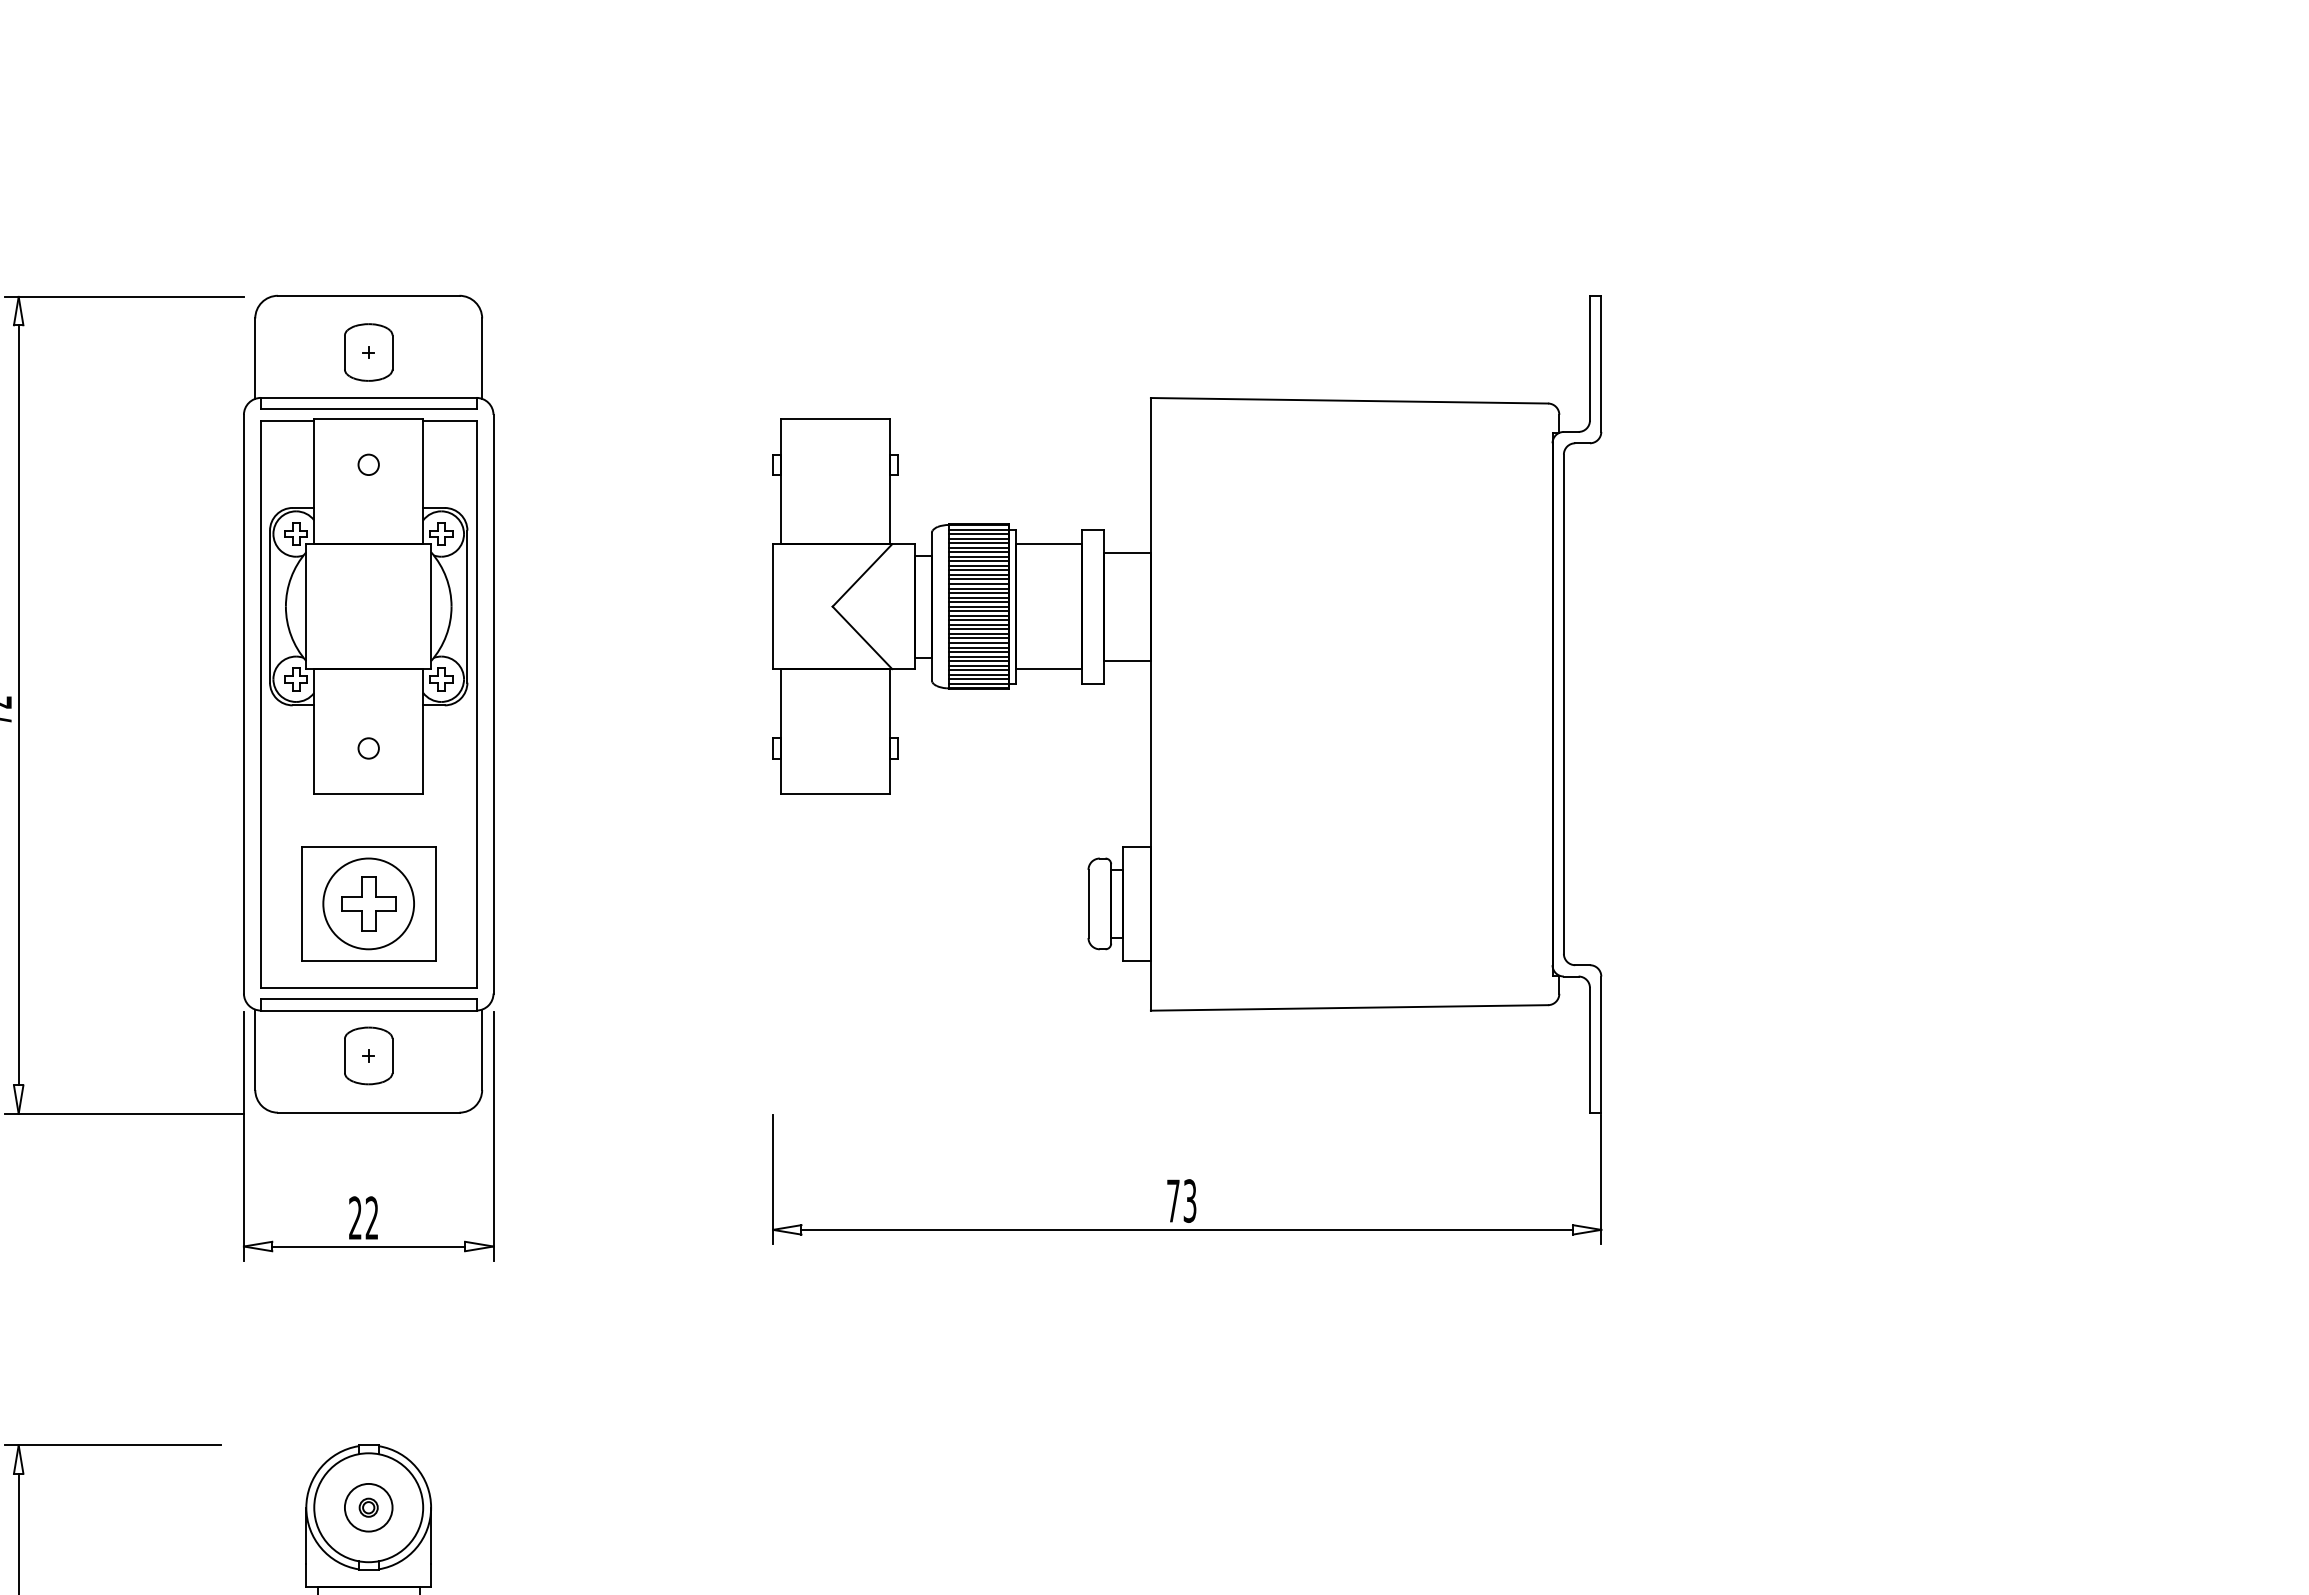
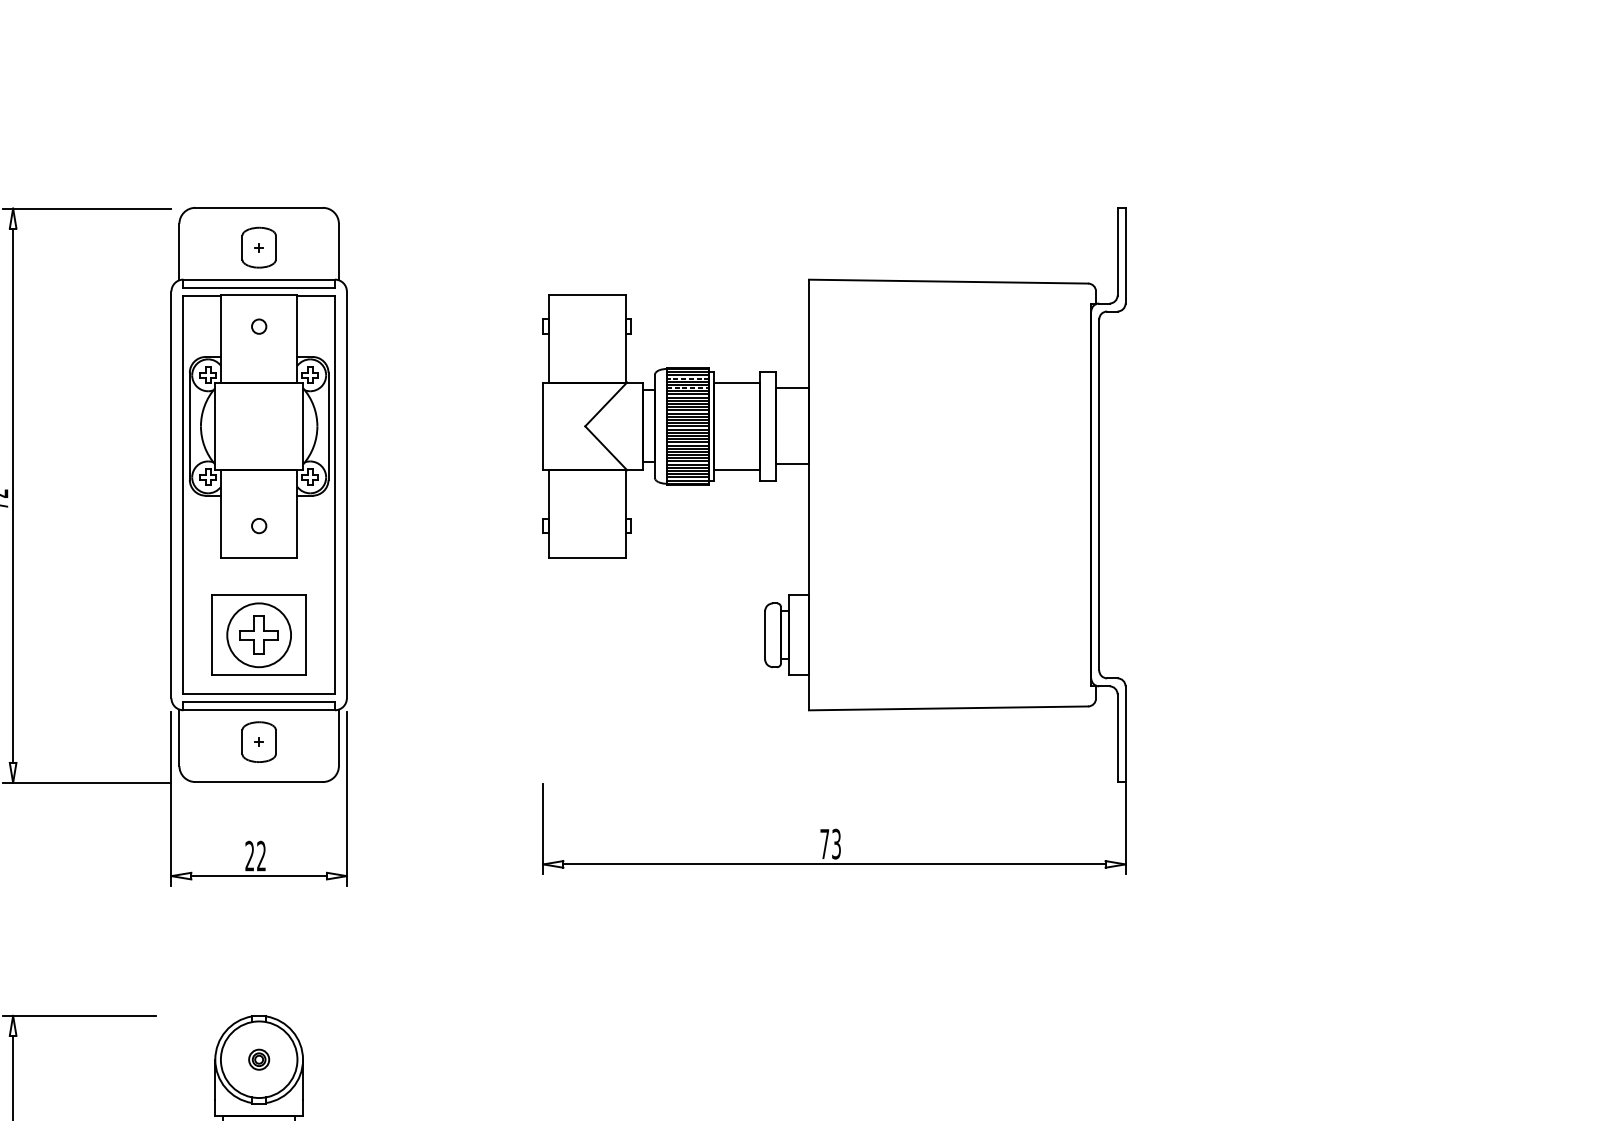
line: (978, 538) -> (687, 378), solid -> dashed
line: (979, 552) -> (688, 388), solid -> dashed
circle: (368, 1507) -> (259, 1059), size x0.6

